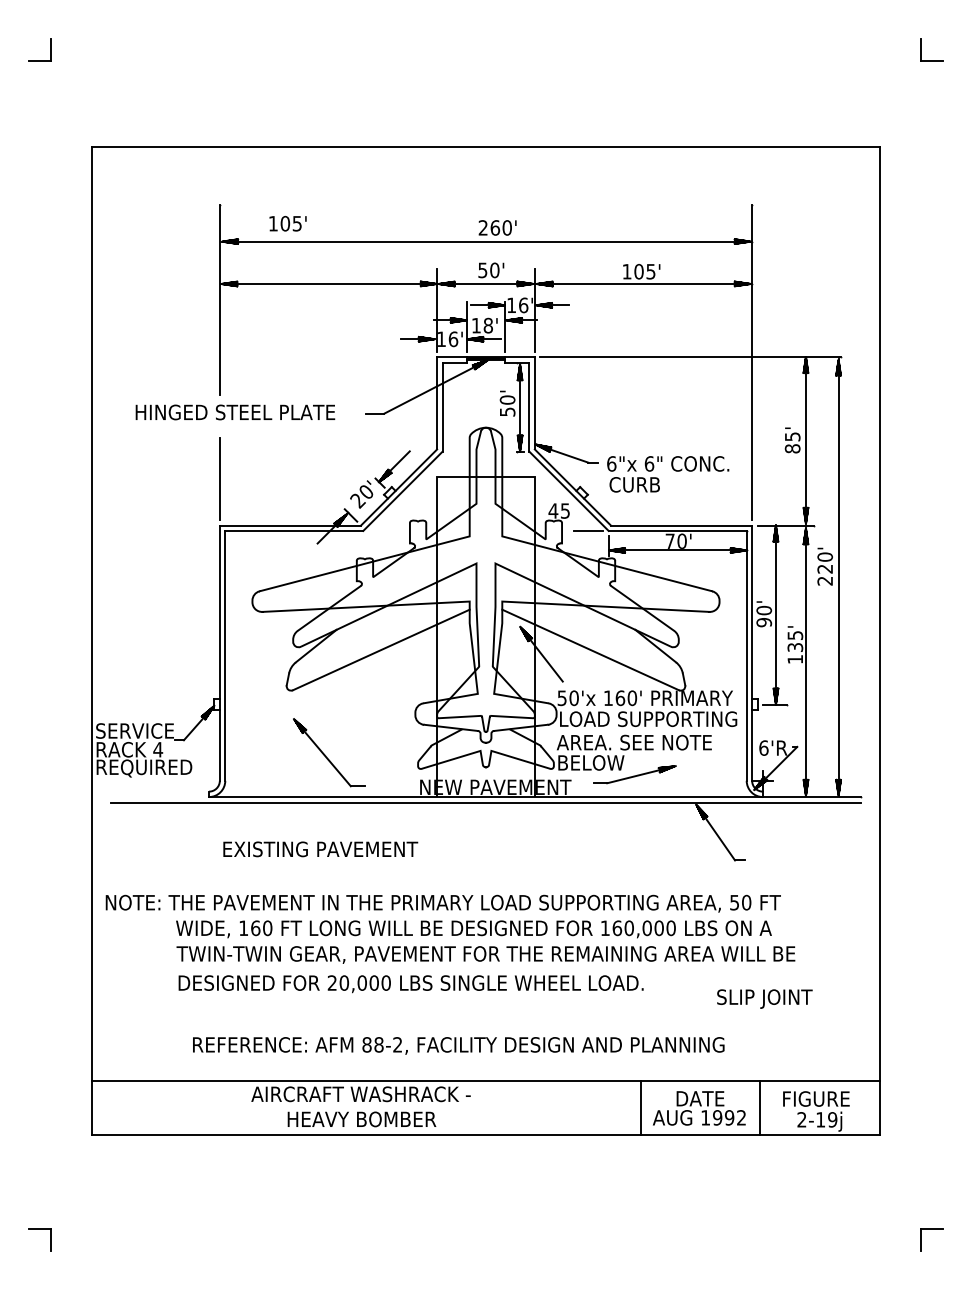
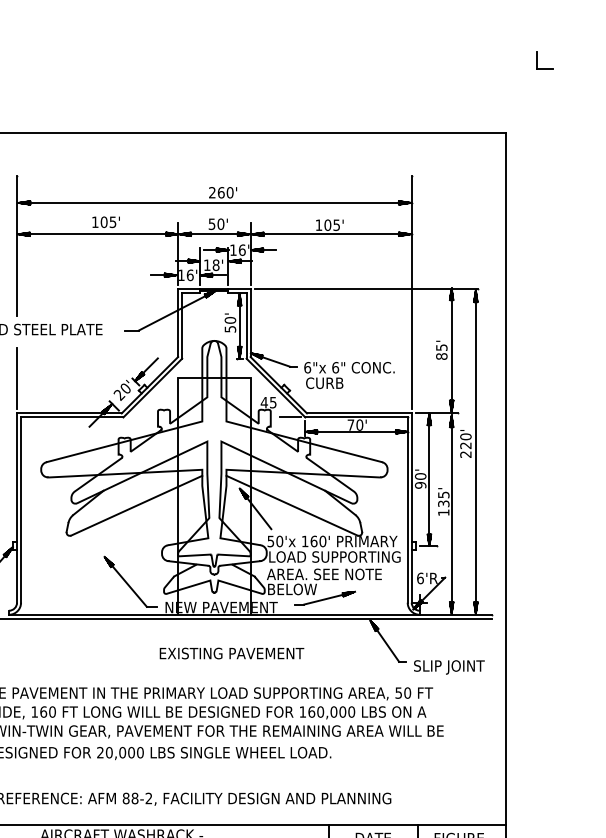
text: (287, 223) -> (105, 222), moved
part: (329, 752) -> (130, 581), moved
text: (320, 849) -> (231, 653), moved
text: (764, 998) -> (449, 666), moved

